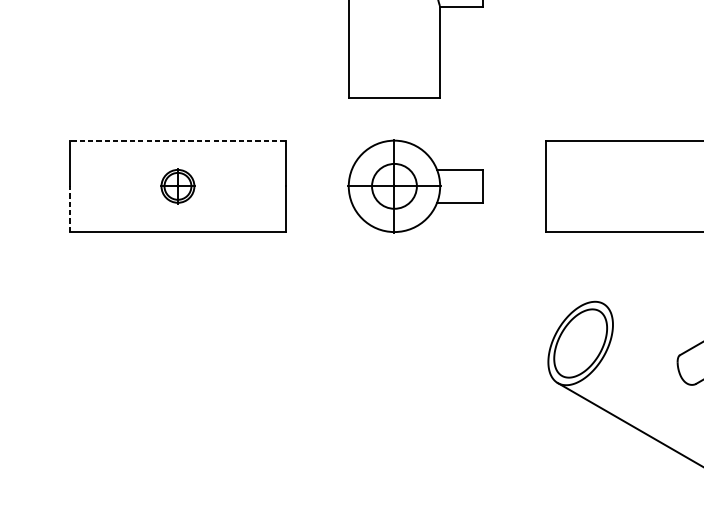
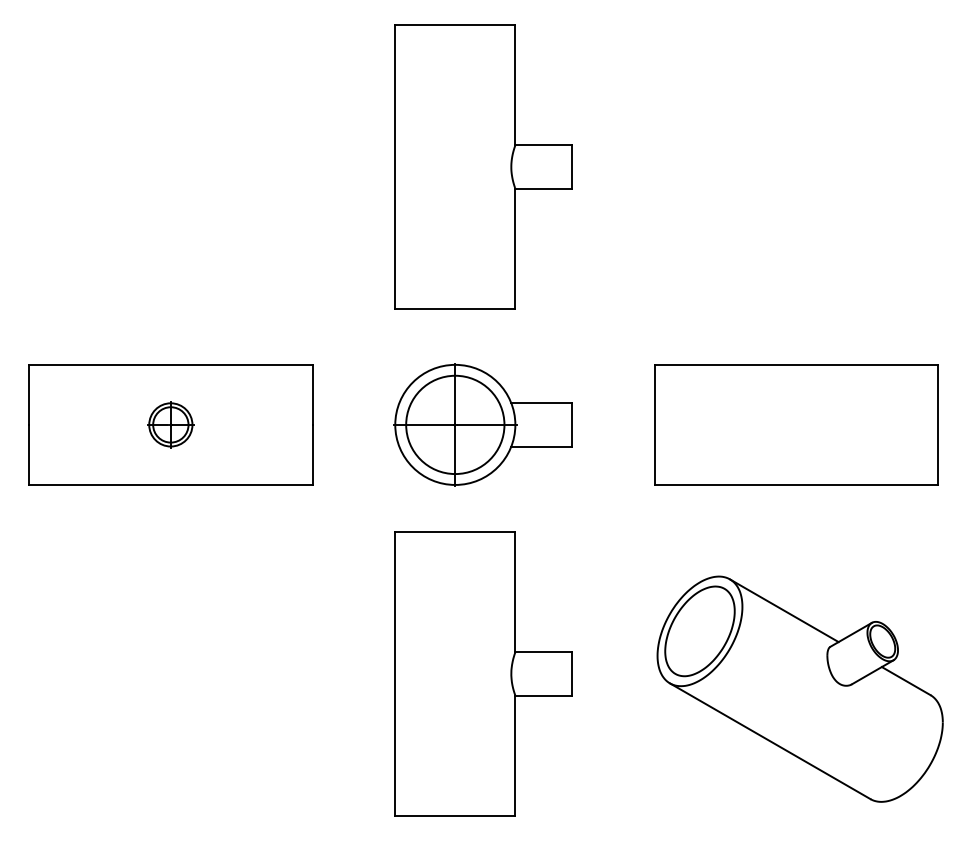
line: (177, 140) -> (170, 364), dashed -> solid
circle: (394, 186) -> (455, 424), size x1.67
line: (70, 208) -> (29, 454), dashed -> solid
line: (644, 327) -> (783, 610), added
part: (415, 375) -> (483, 673), added

